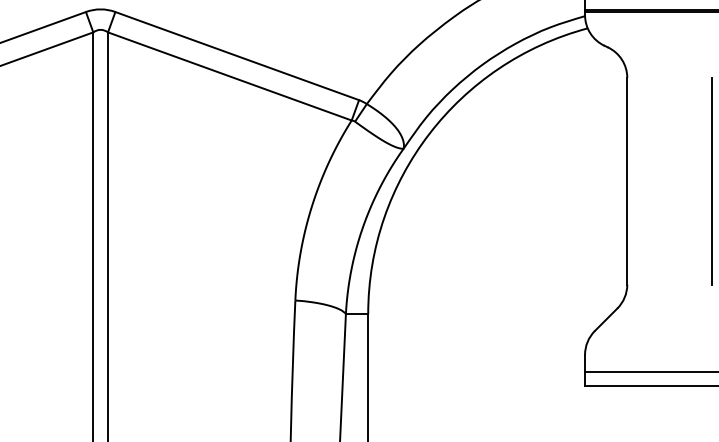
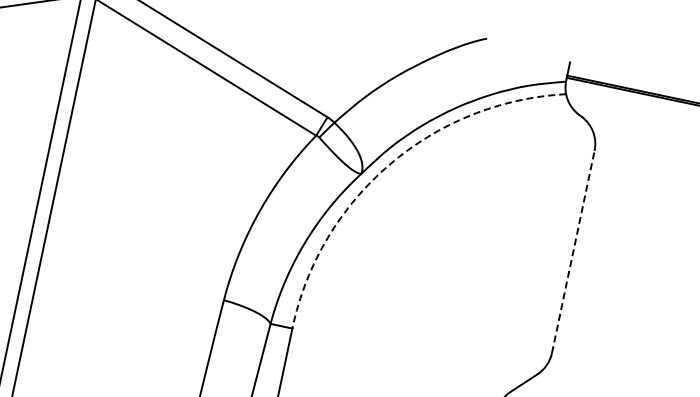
arc: (429, 133) -> (389, 164), solid -> dashed
line: (627, 180) -> (573, 251), solid -> dashed
line: (711, 180) -> (655, 268), removed

